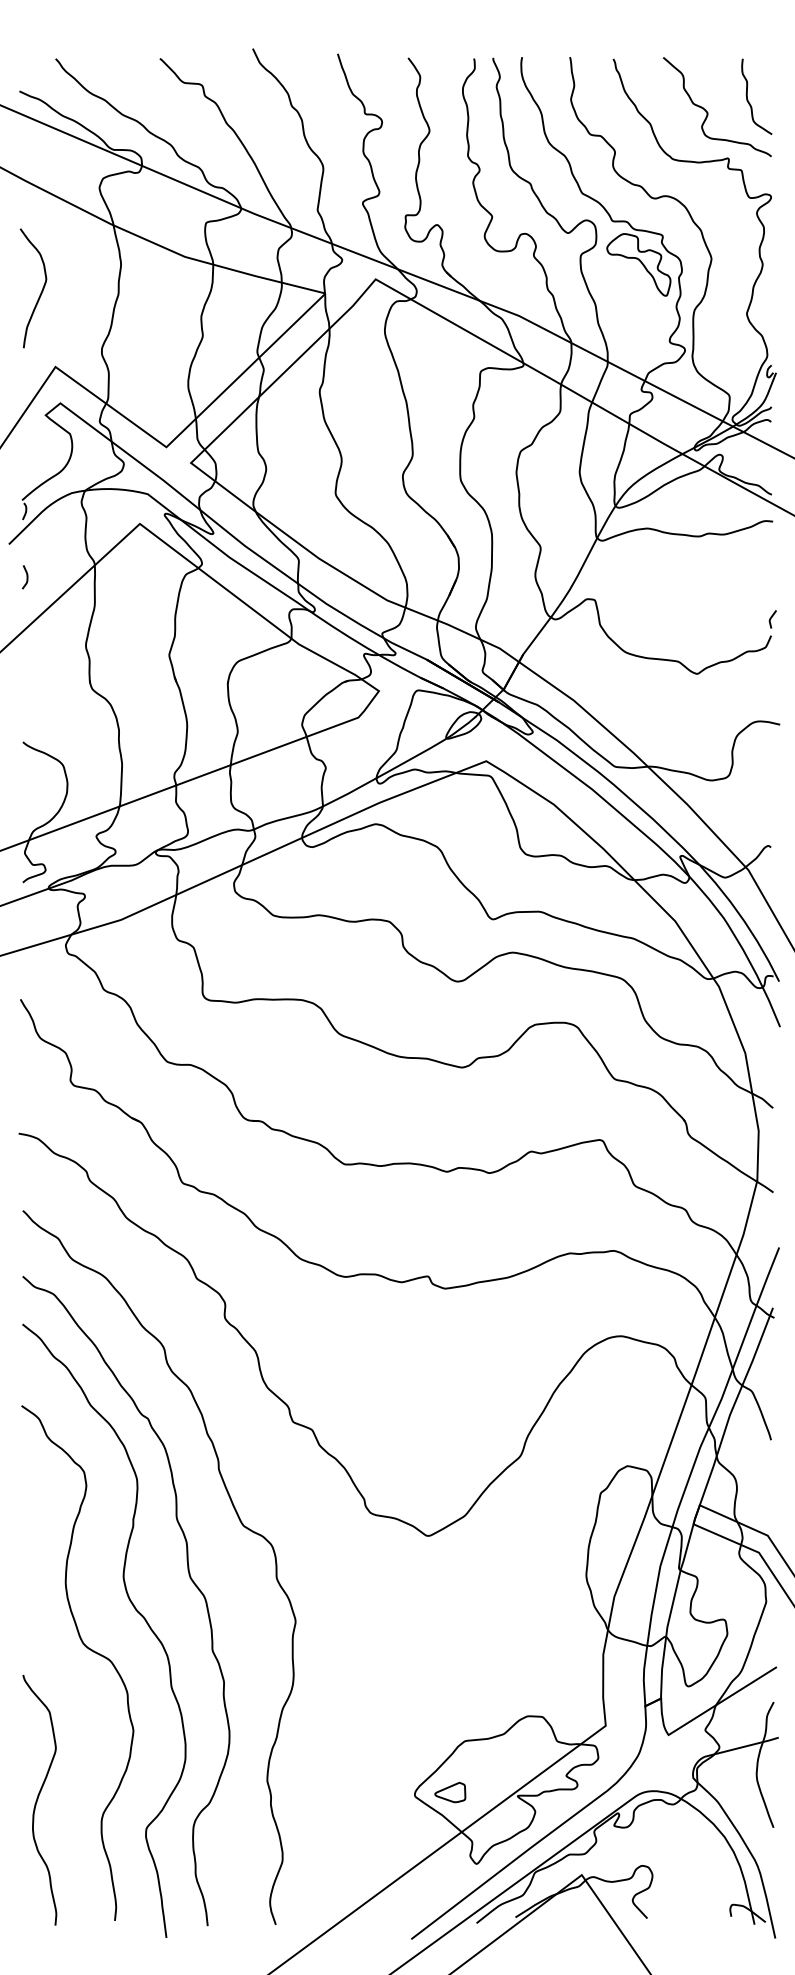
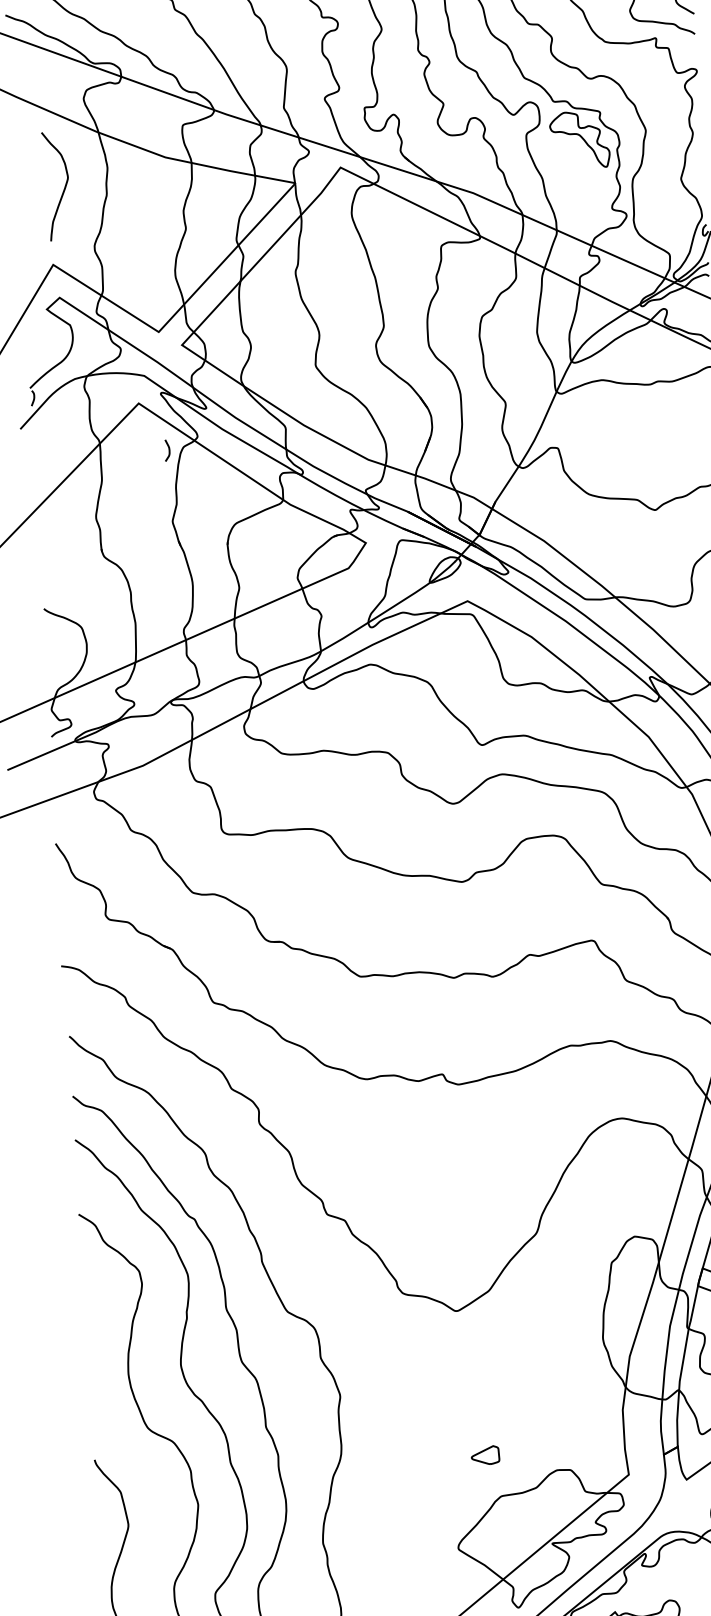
curve: (40, 292) -> (63, 189), moved
curve: (26, 577) -> (168, 450), moved
part: (450, 1792) -> (485, 1455), moved

